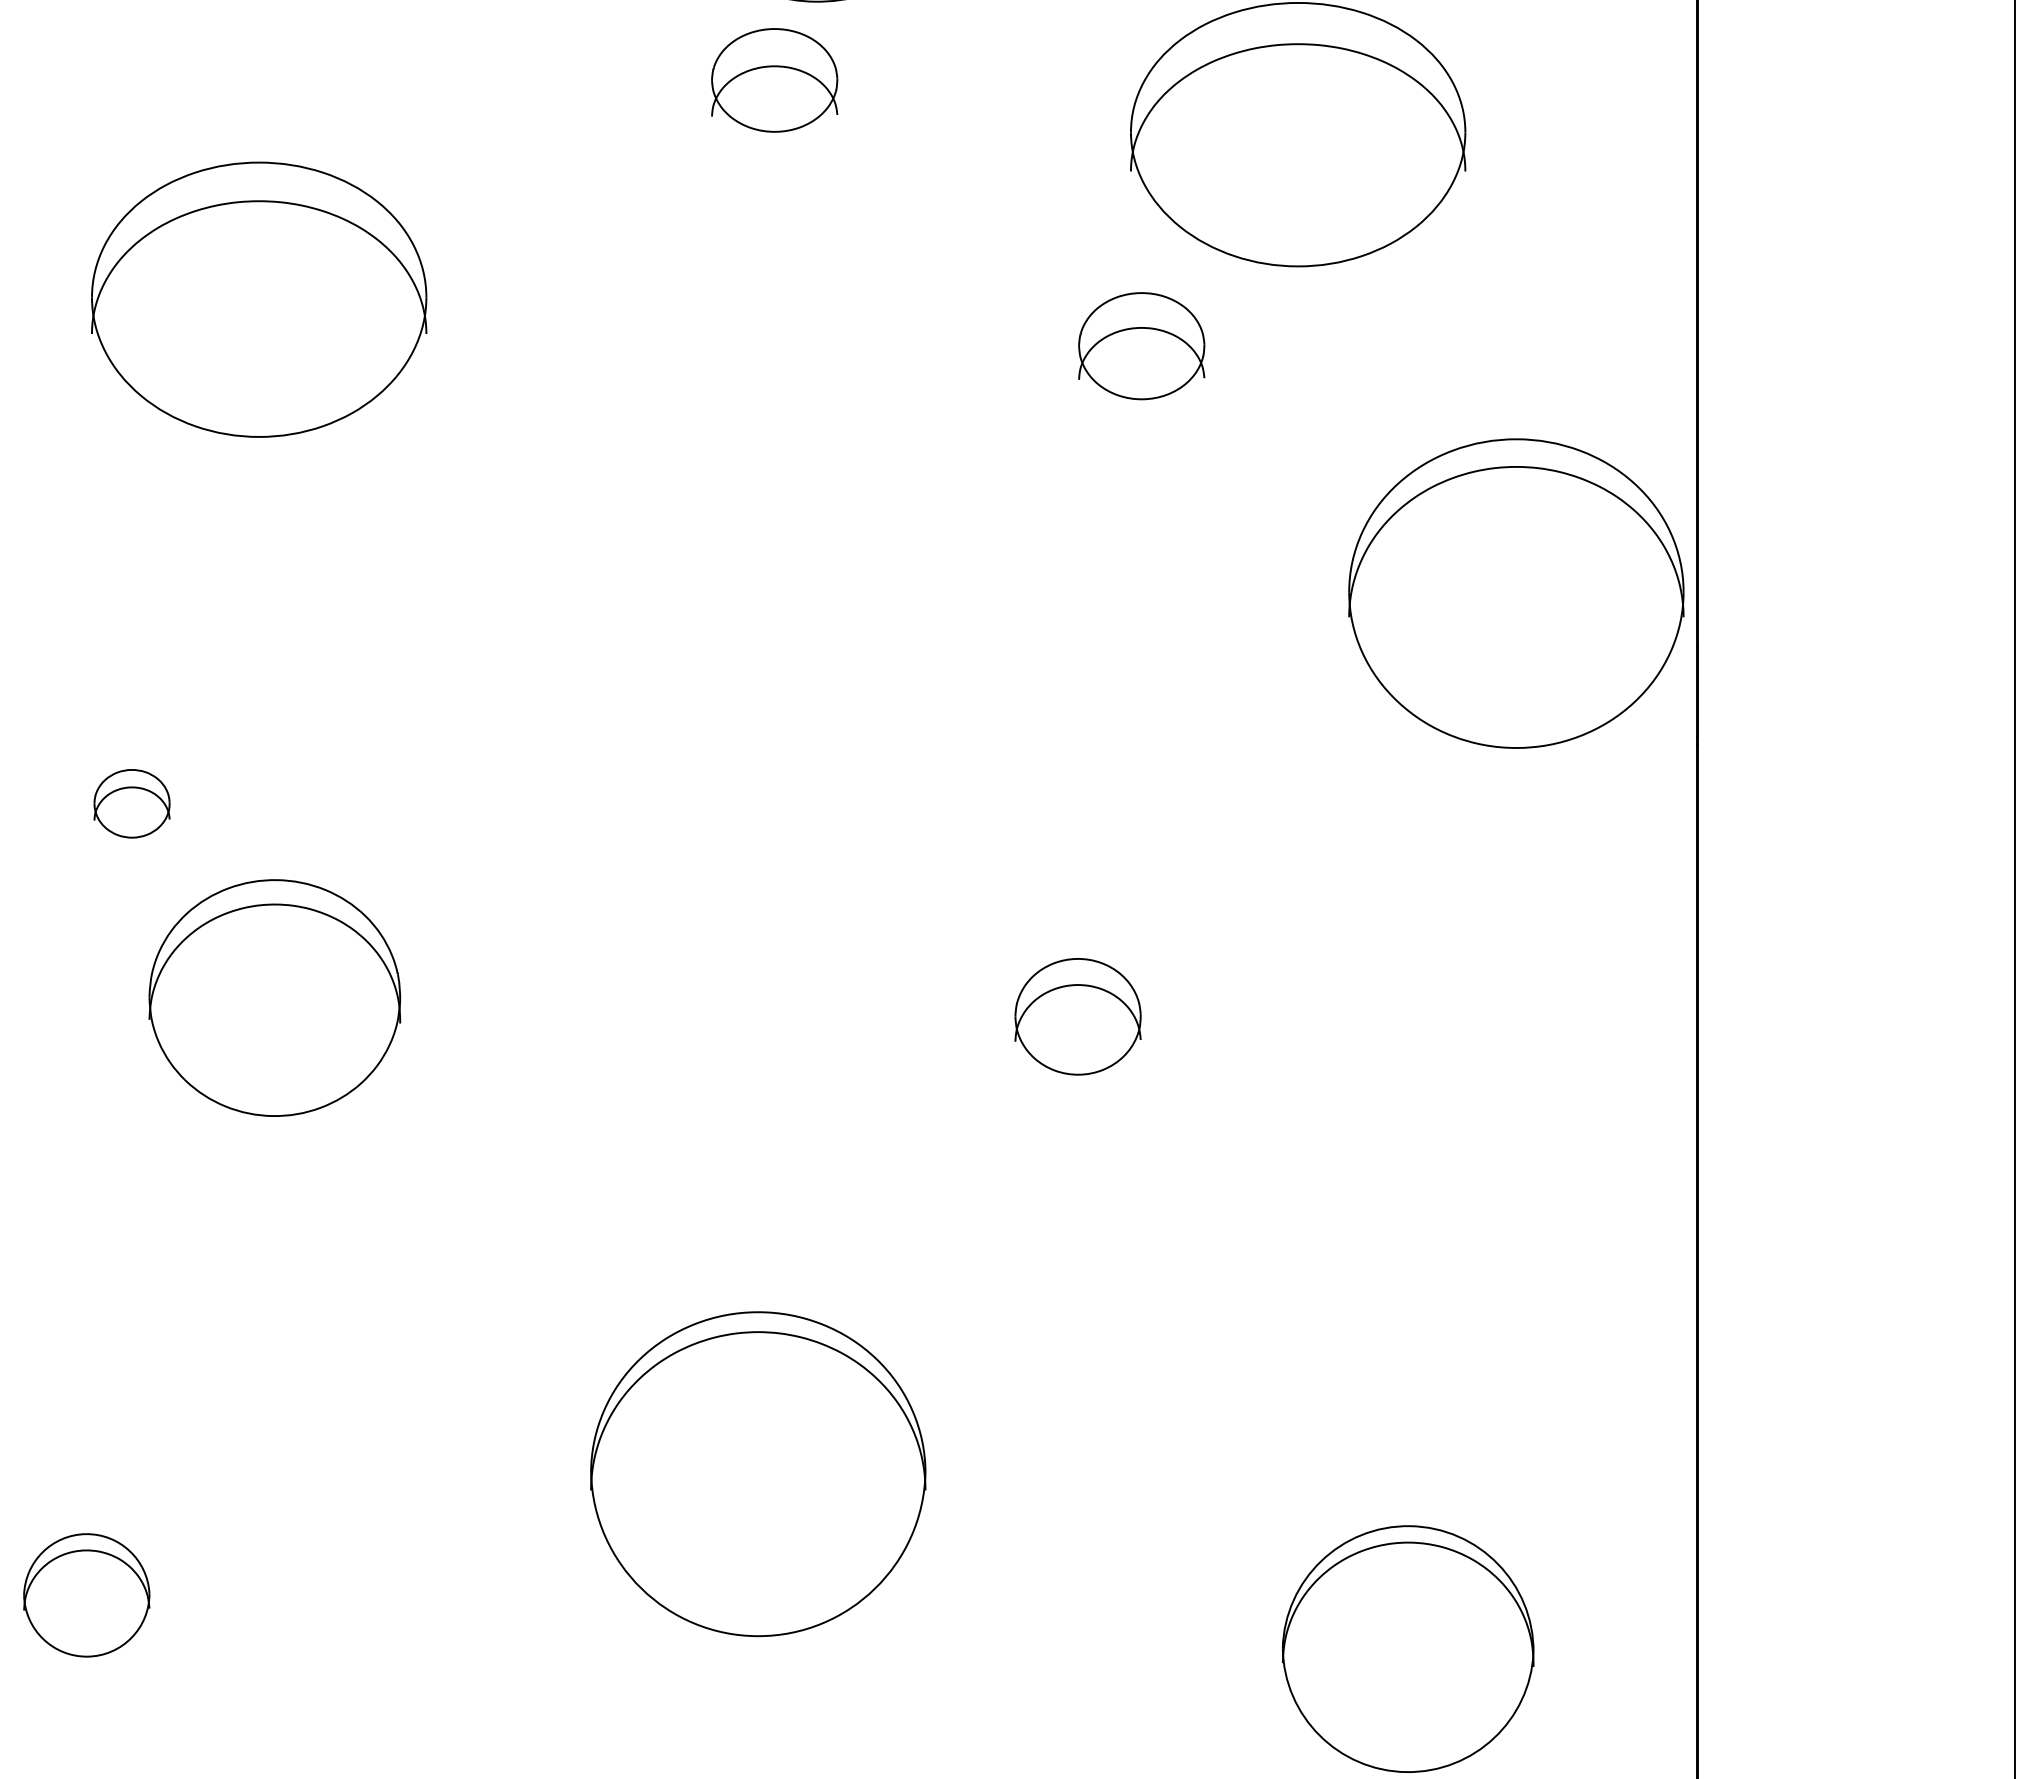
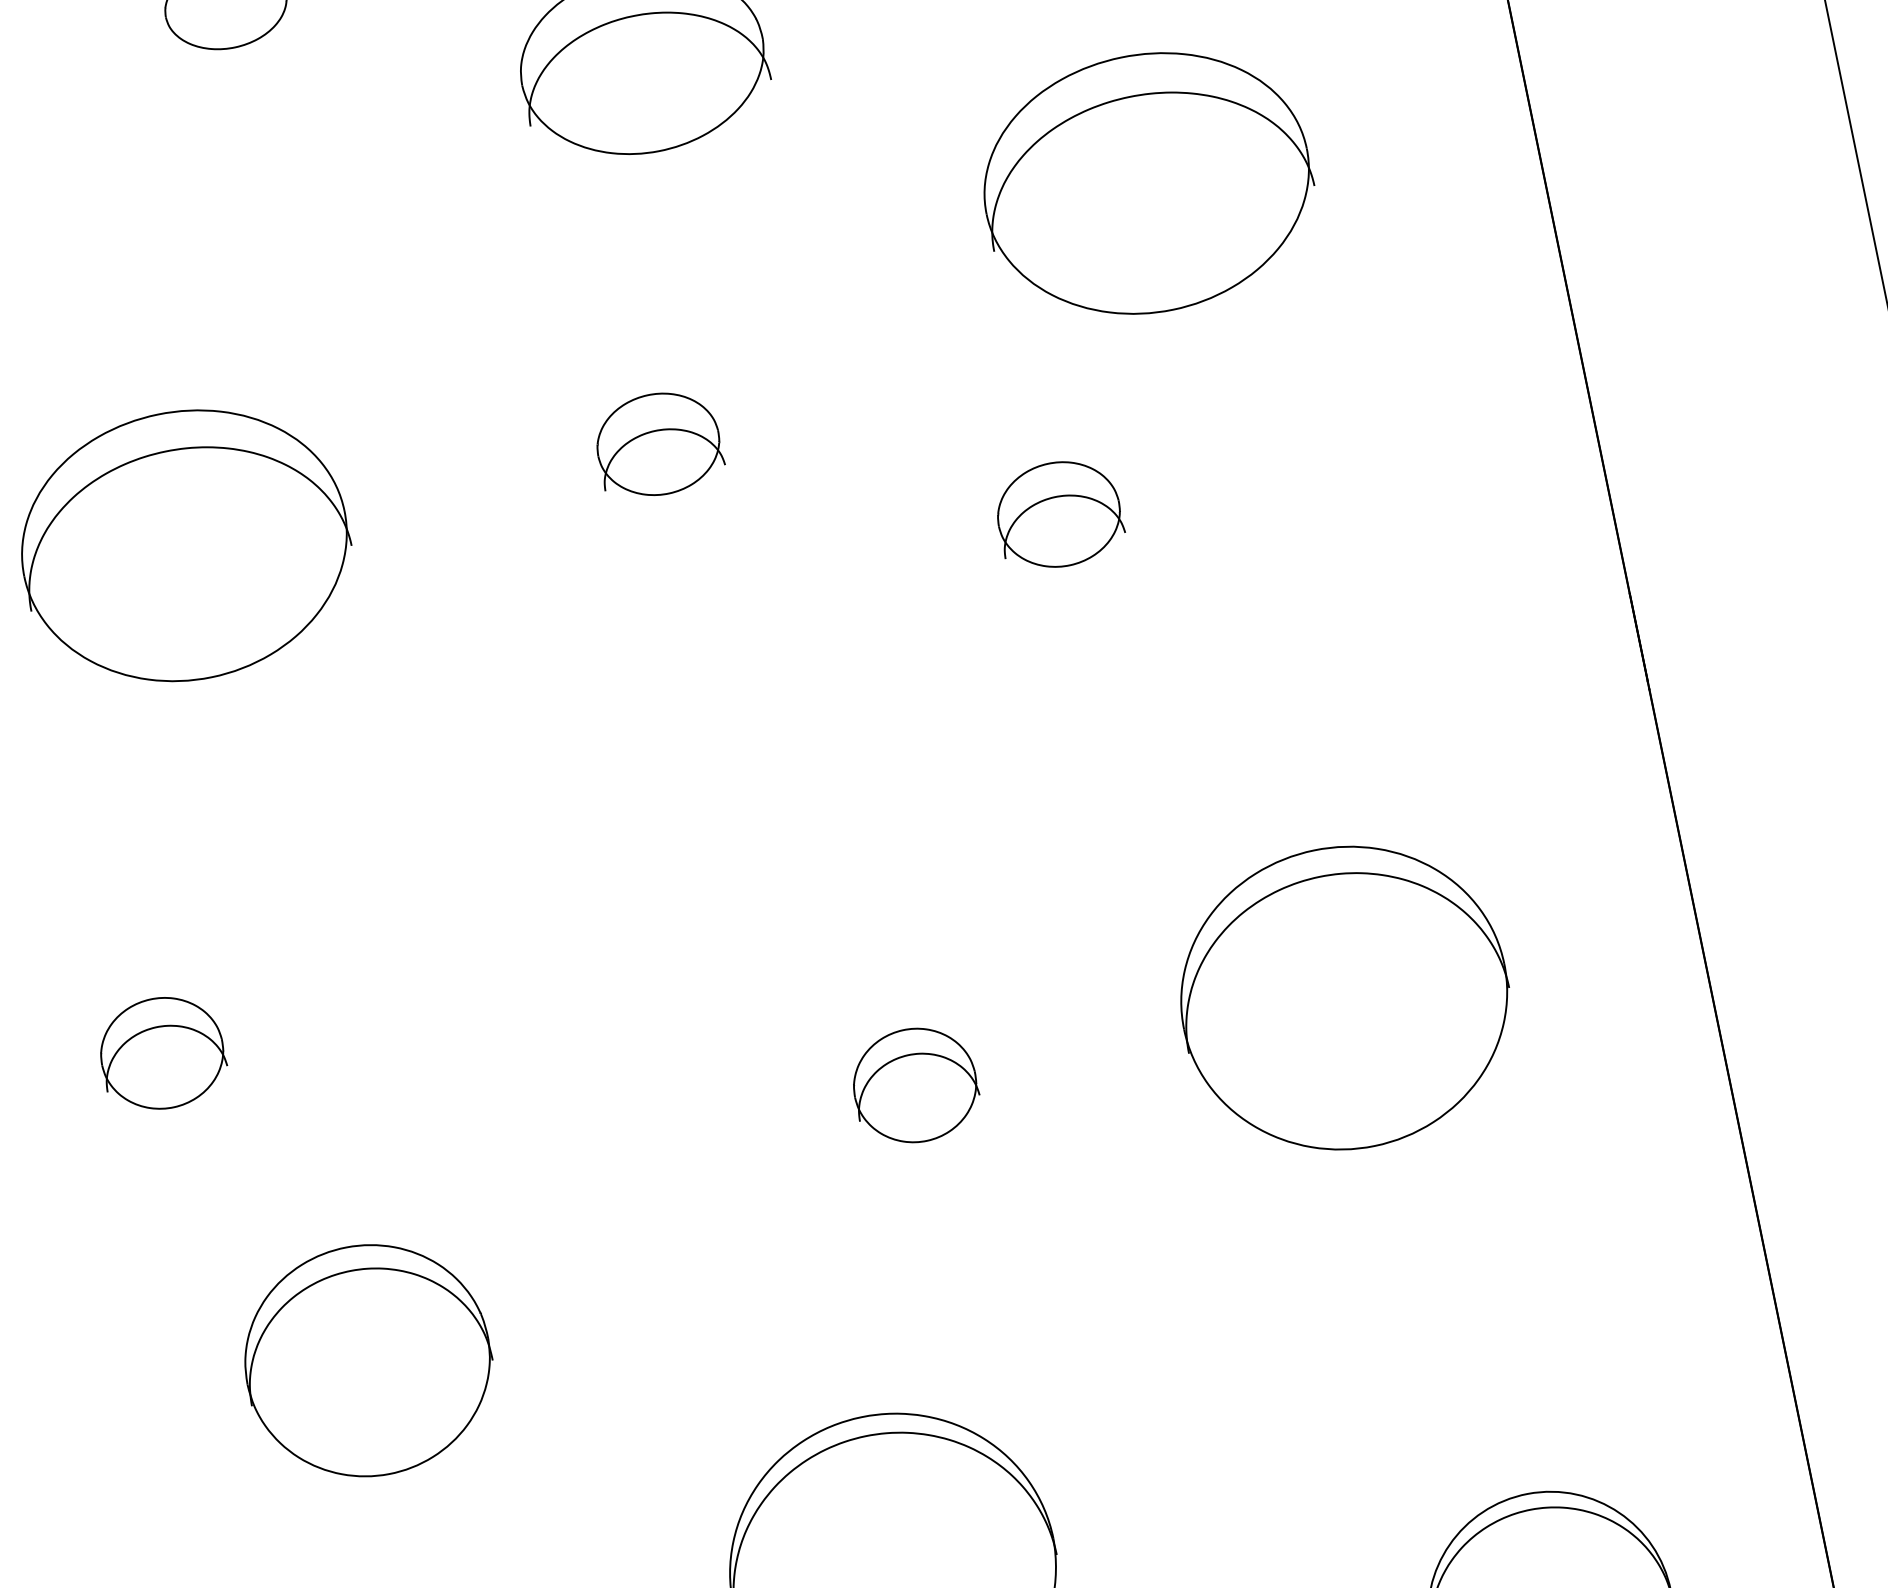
part: (774, 80) -> (658, 444), moved
part: (1141, 346) -> (1058, 514), moved
part: (1516, 593) -> (1344, 998), moved
part: (131, 803) -> (161, 1053), size x1.67
part: (274, 997) -> (367, 1360), moved
part: (1077, 1016) -> (914, 1085), moved

